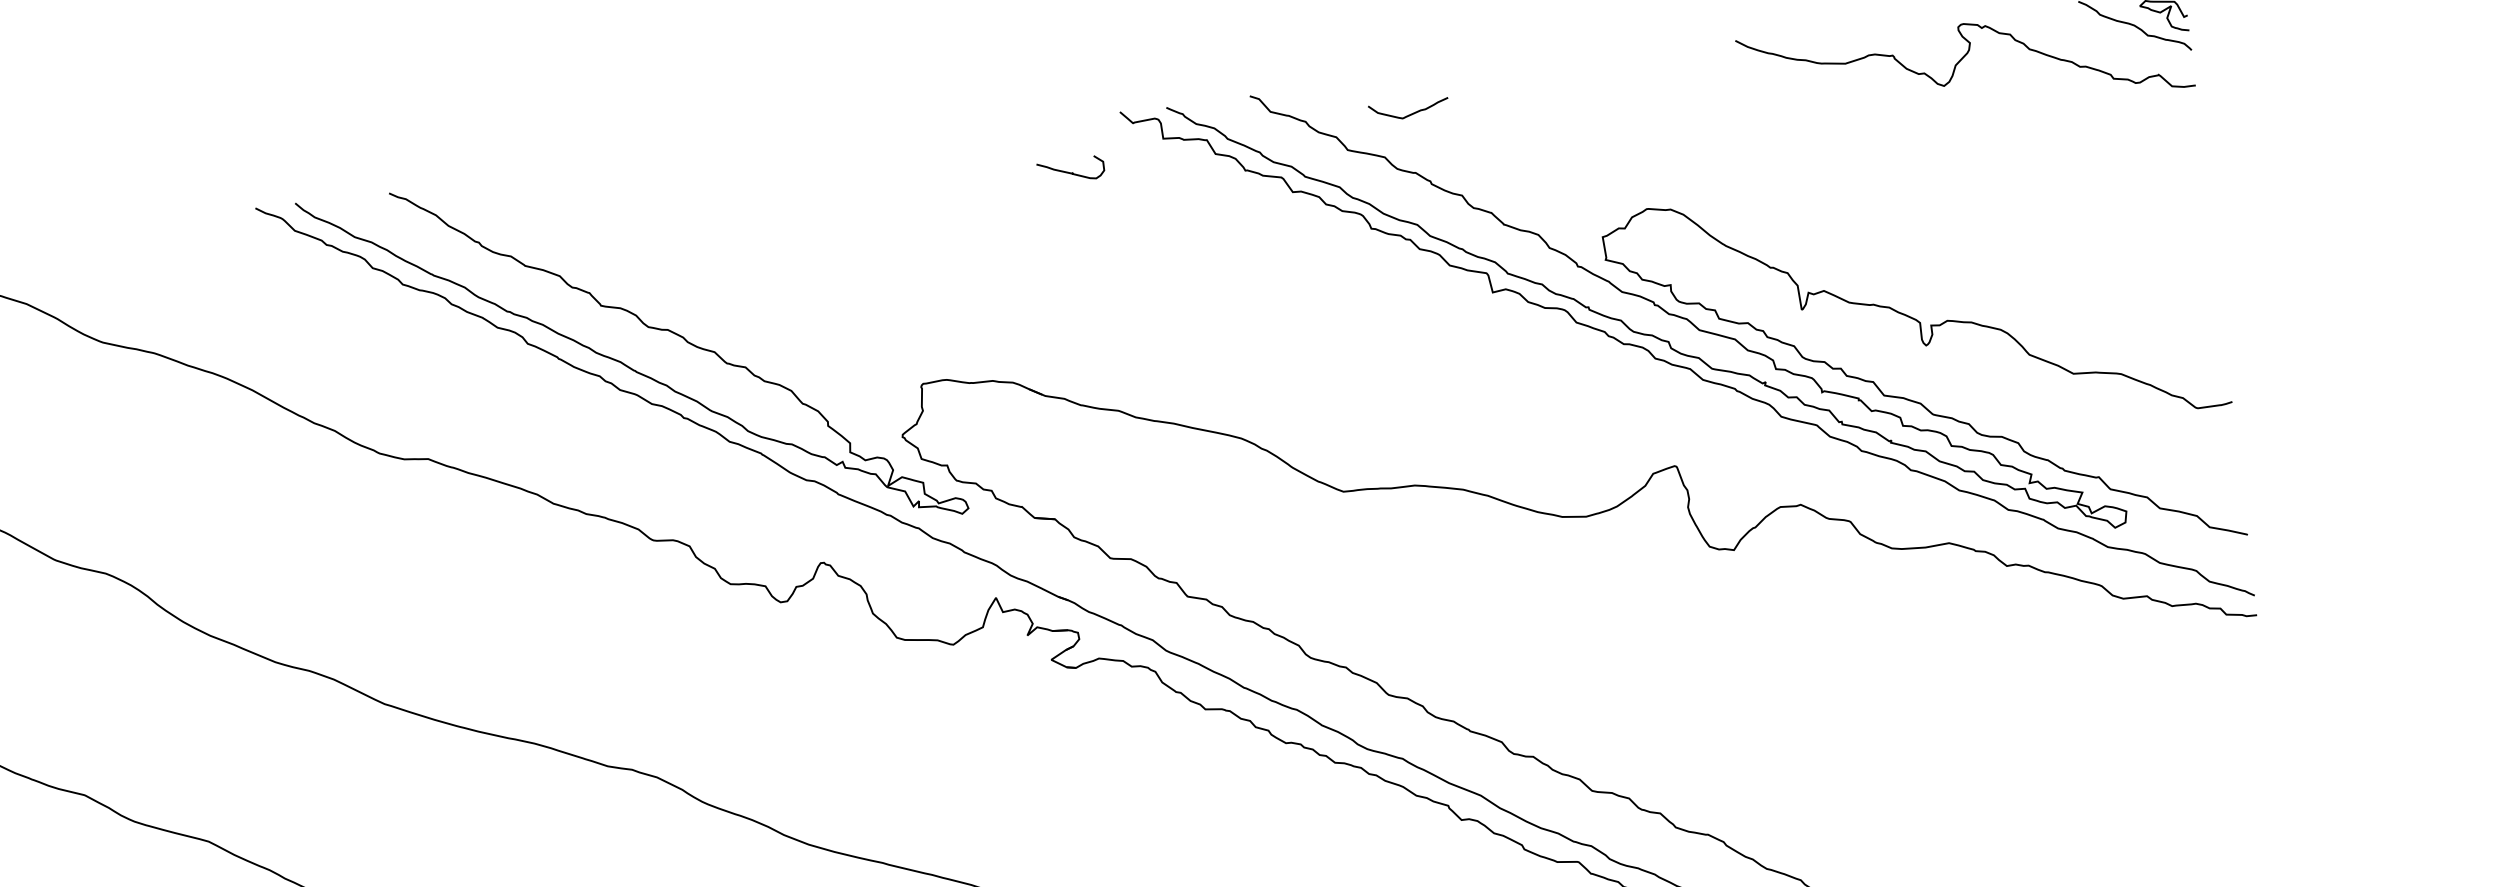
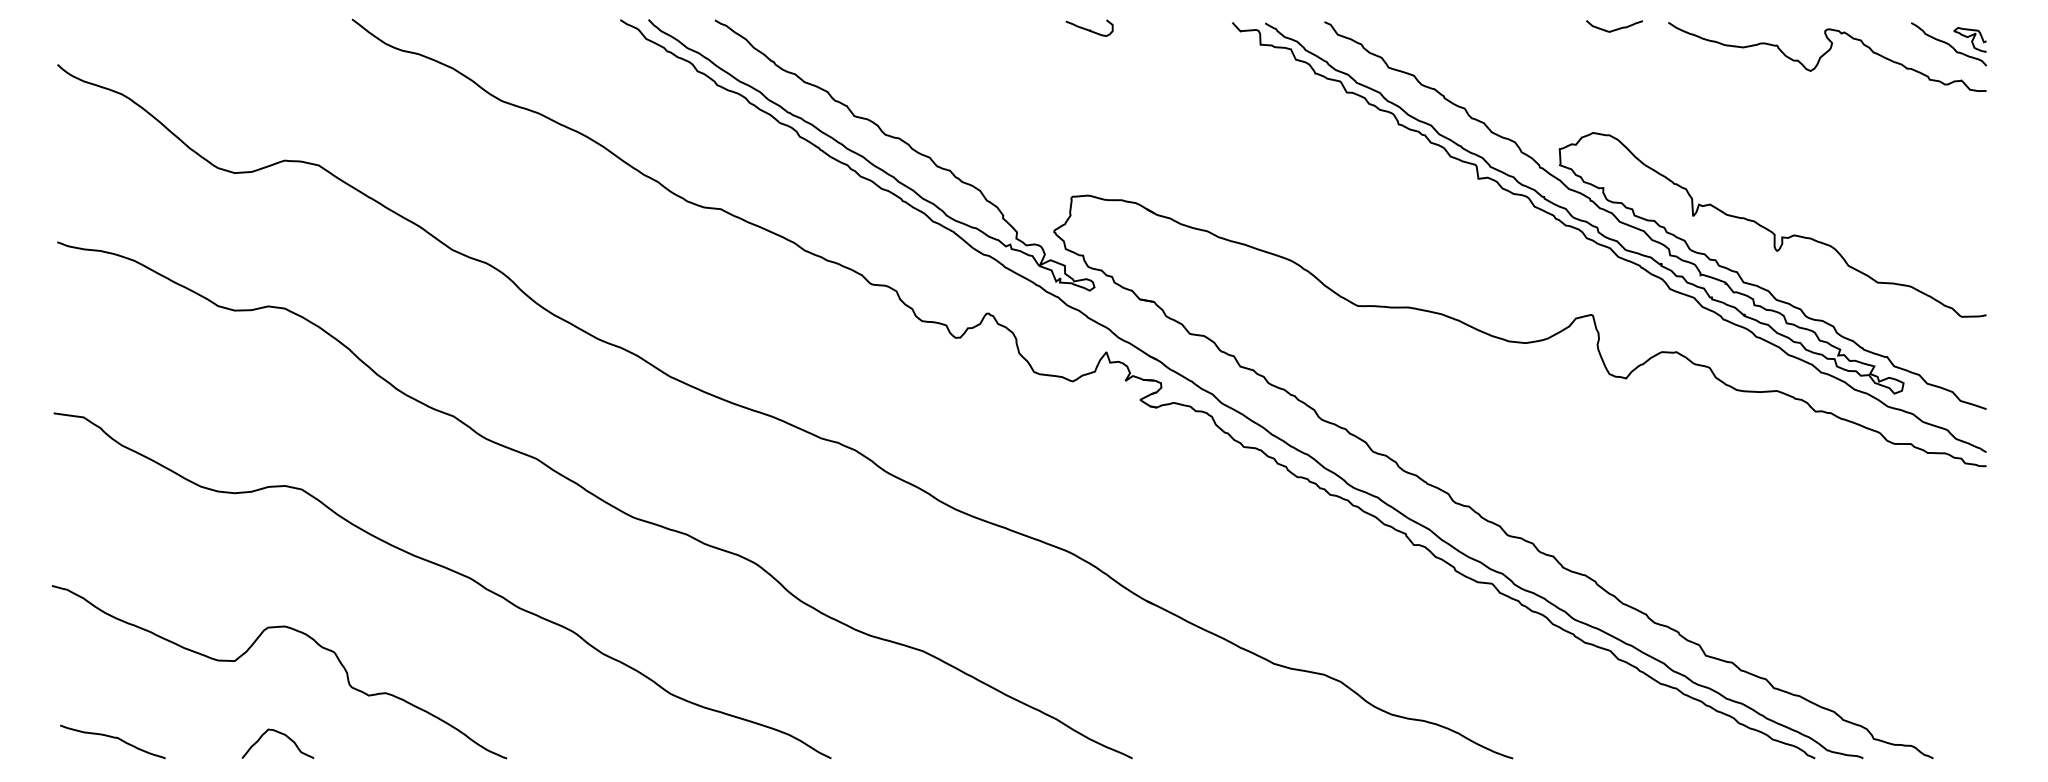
curve: (1411, 112) -> (1616, 28), moved
curve: (1071, 171) -> (1089, 29), moved

